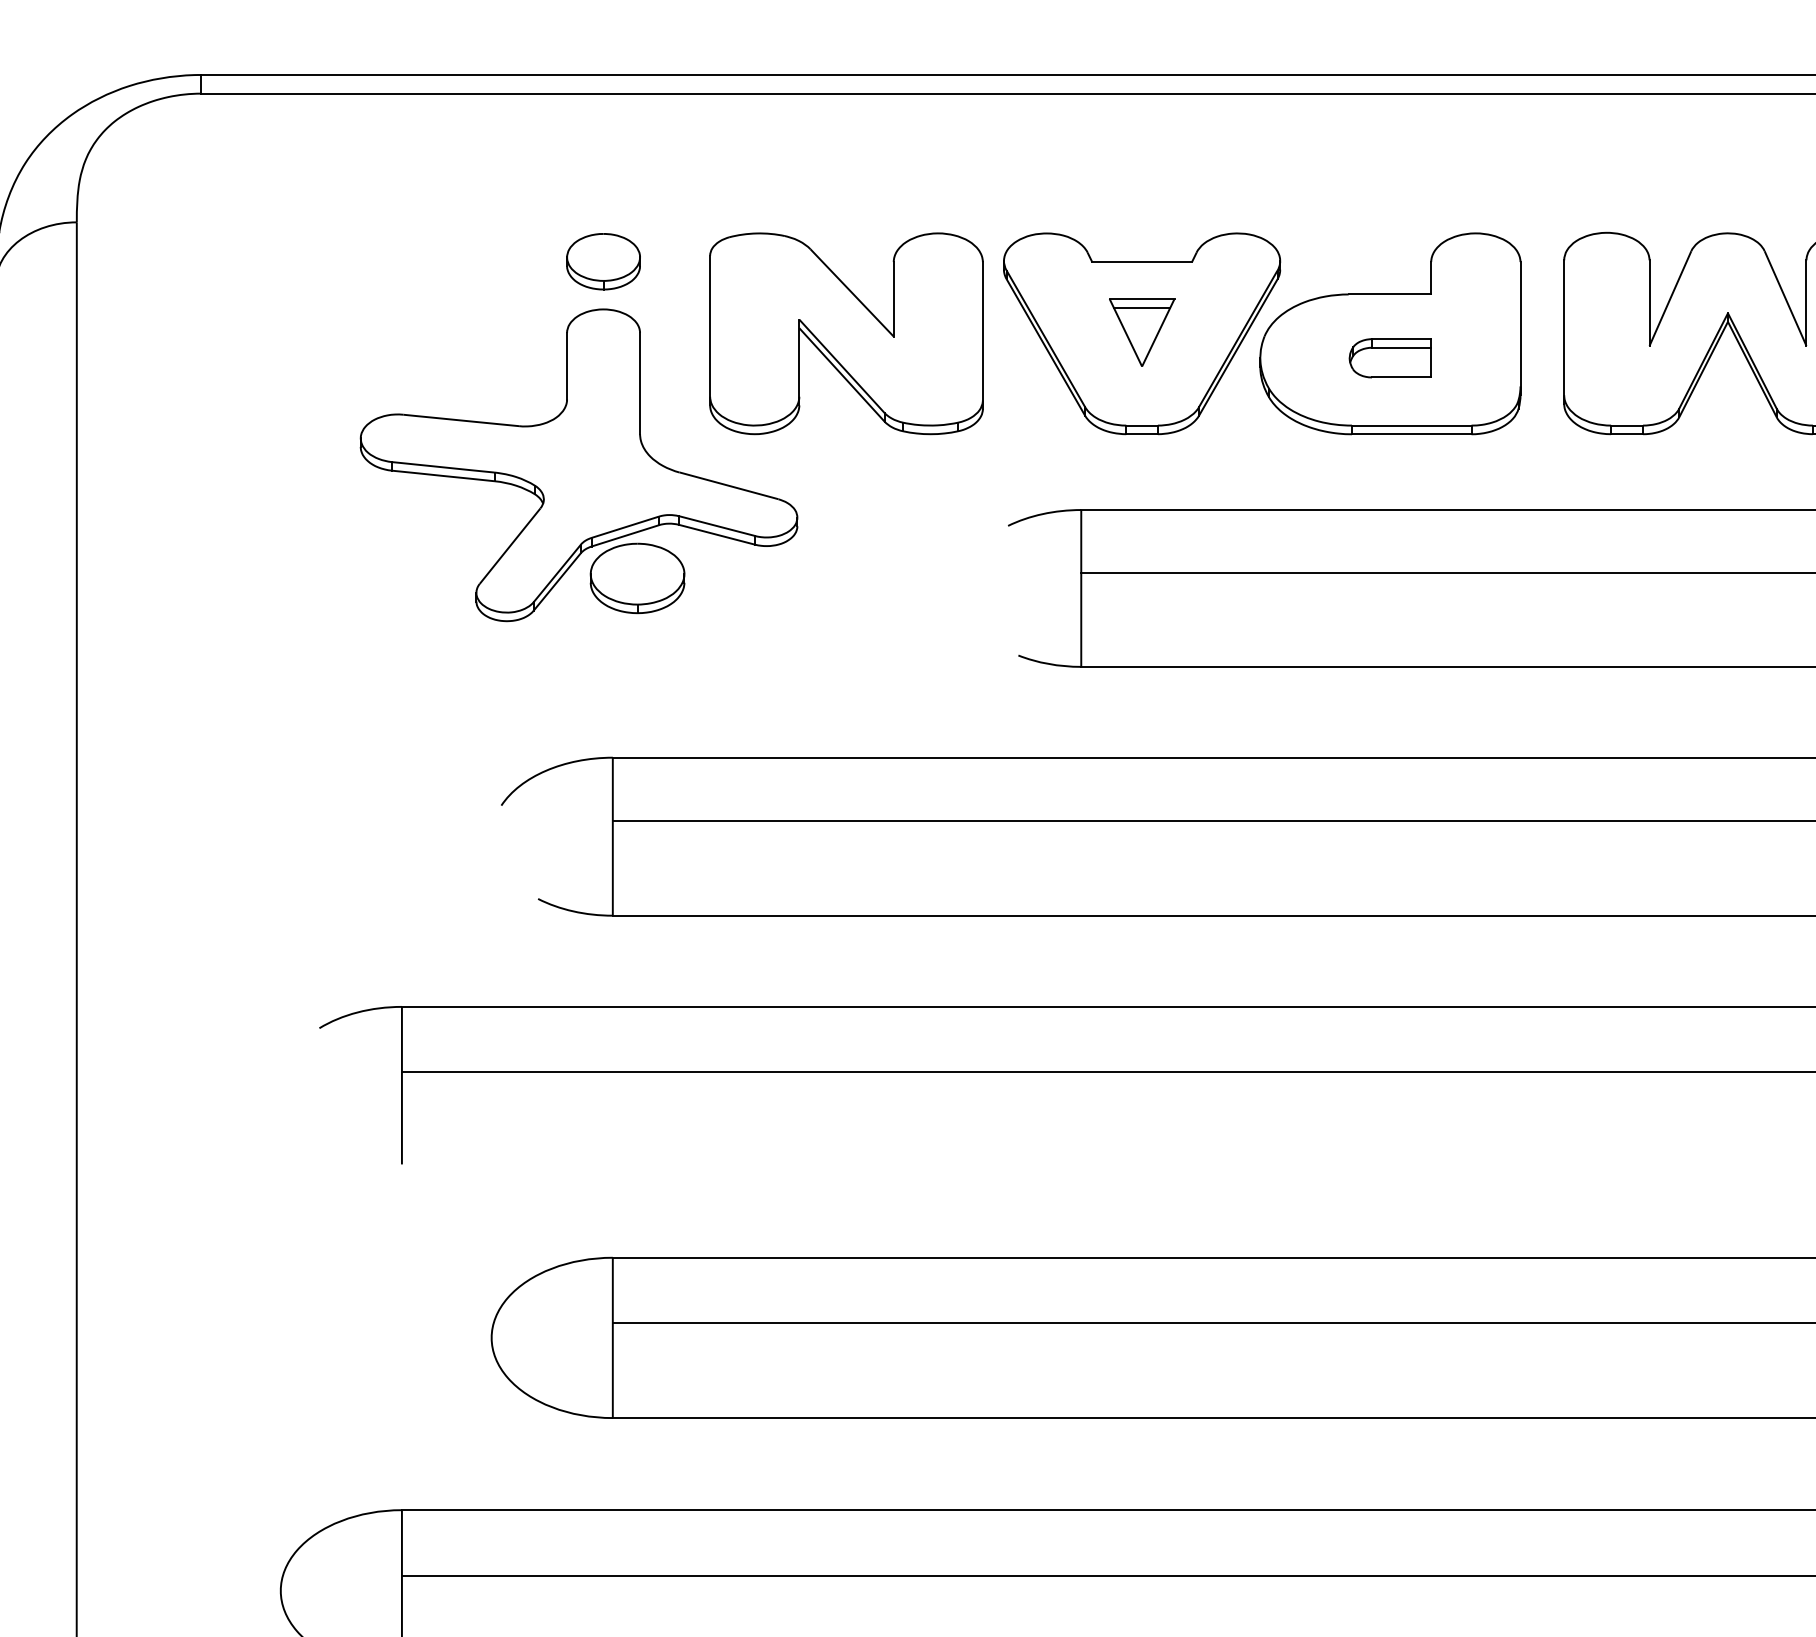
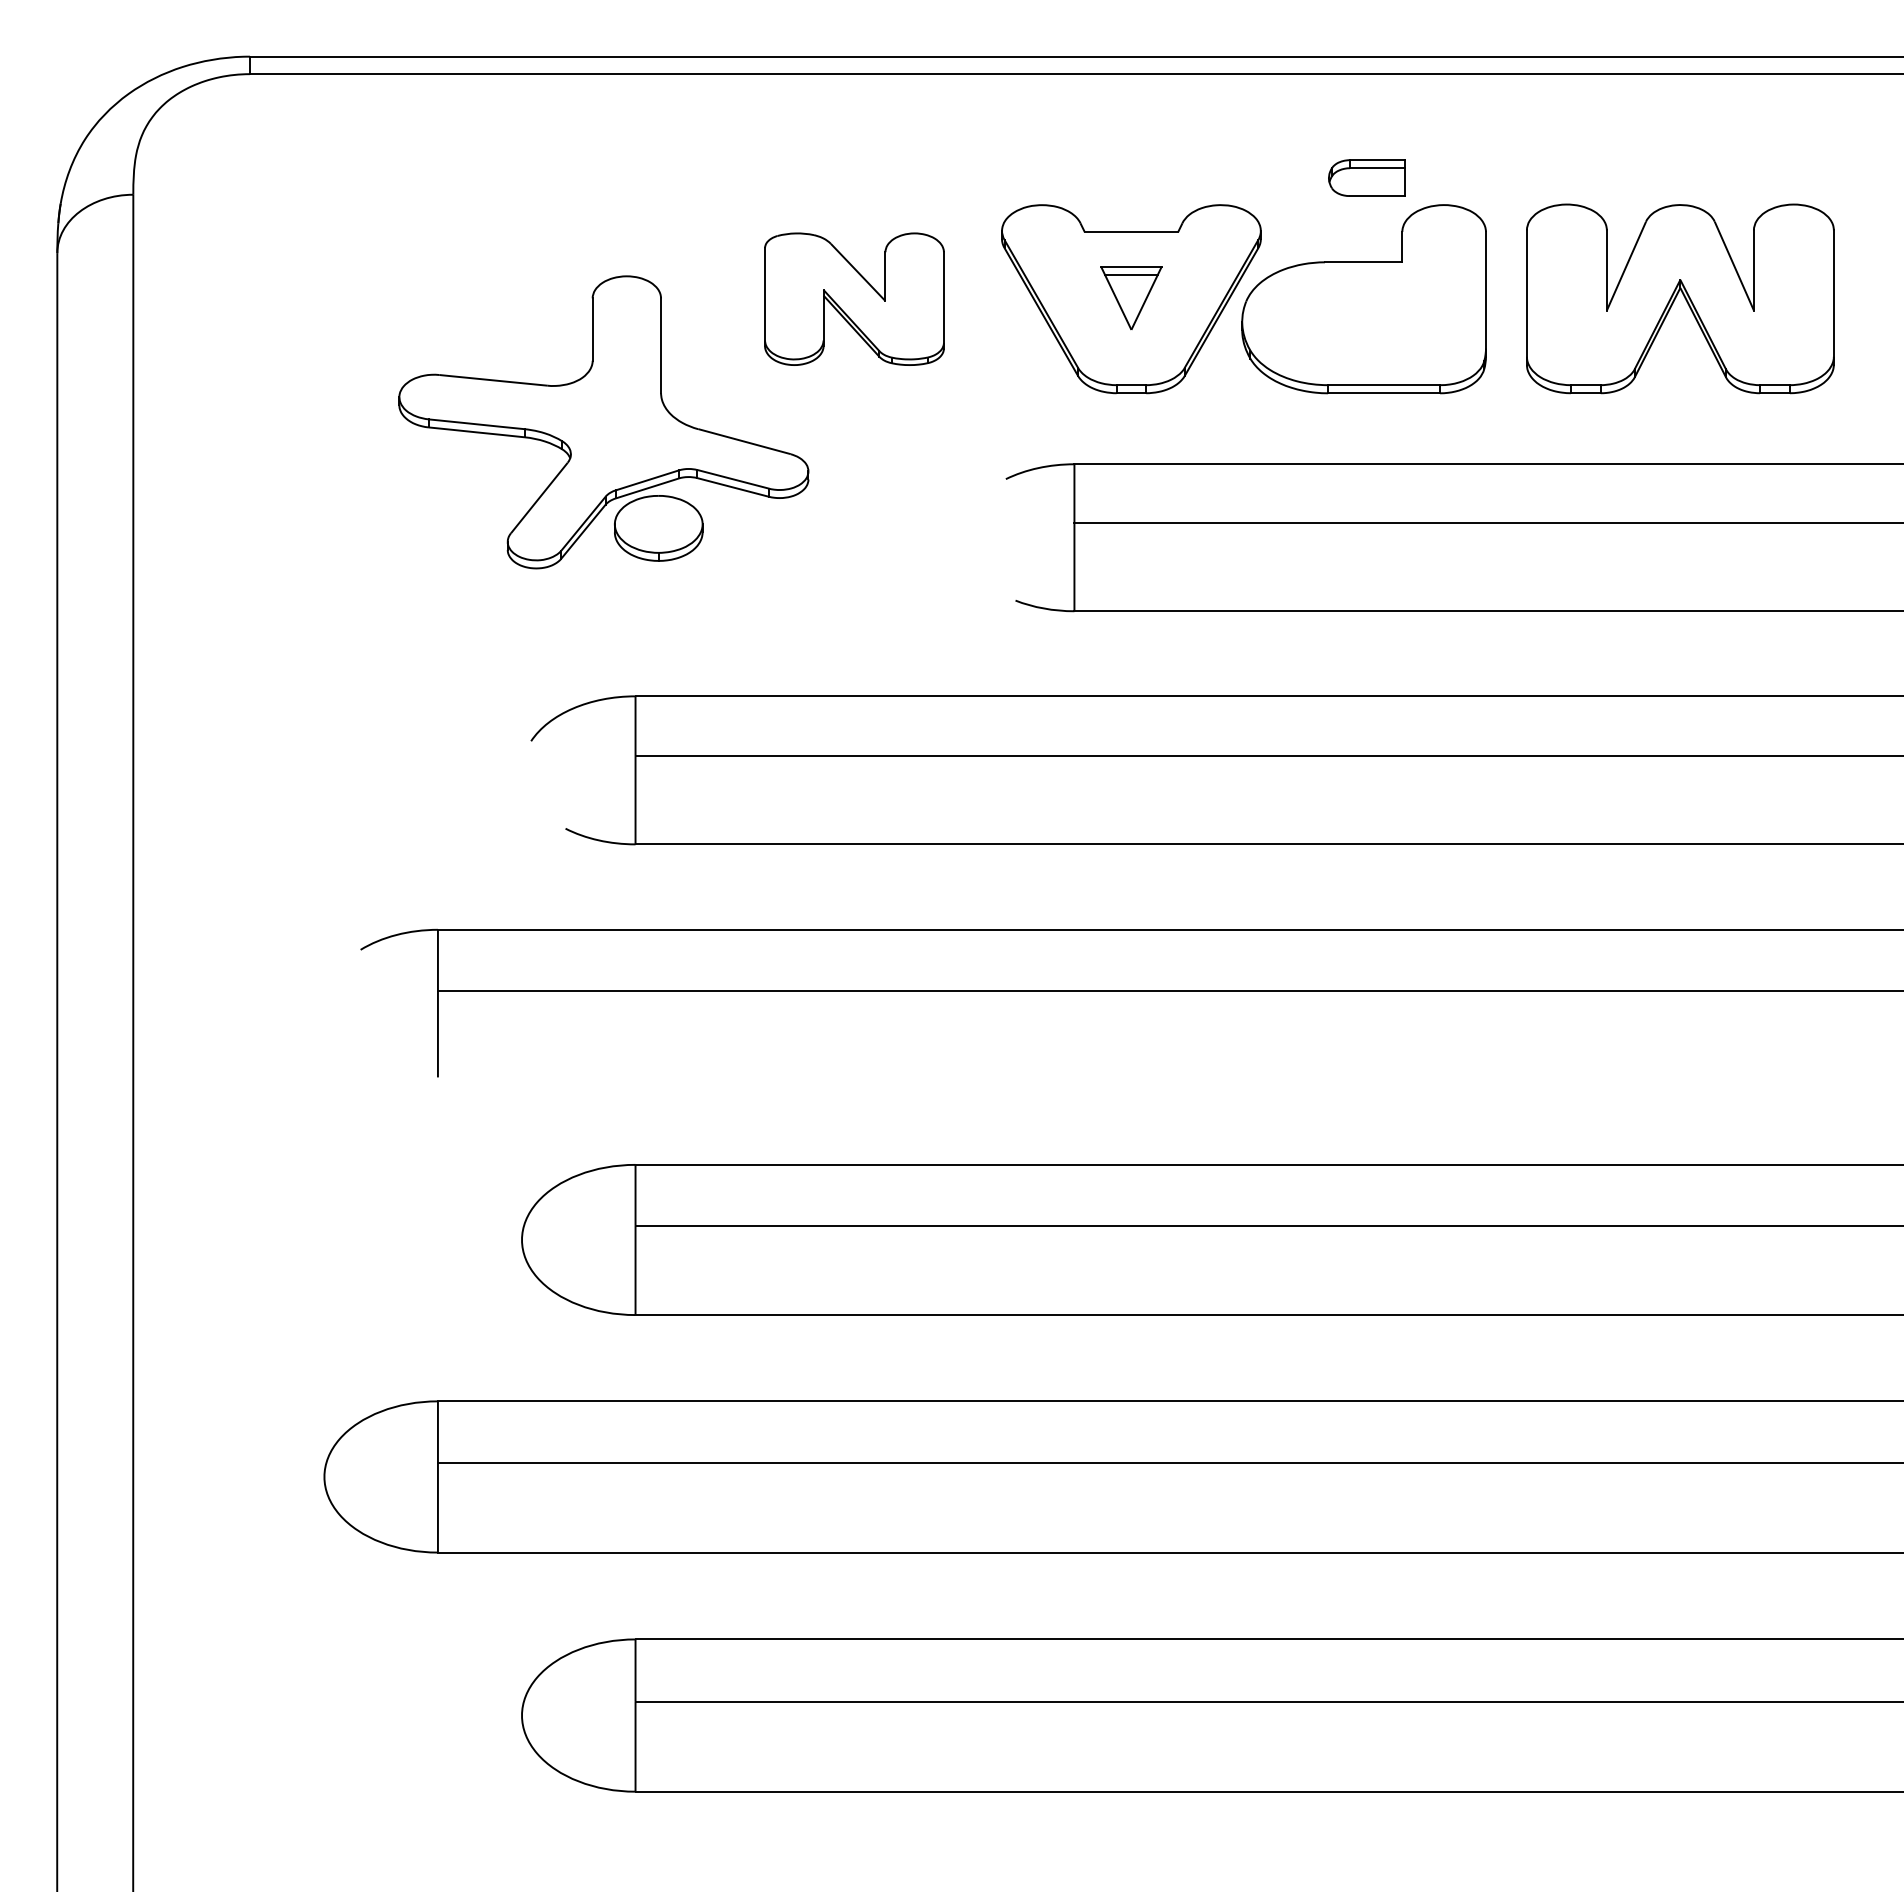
part: (603, 261) -> (626, 231), removed
part: (846, 334) -> (854, 299), size x0.7
part: (1389, 357) -> (1366, 177), moved

